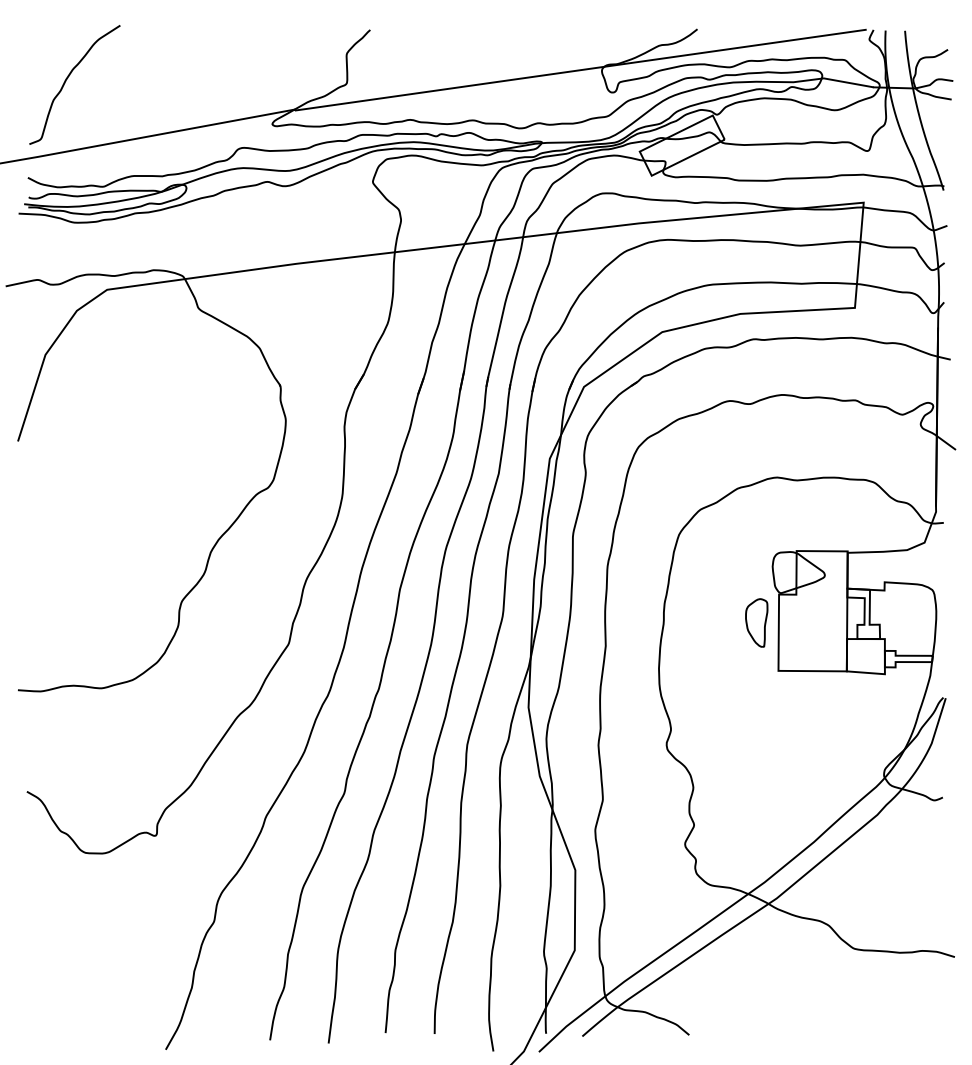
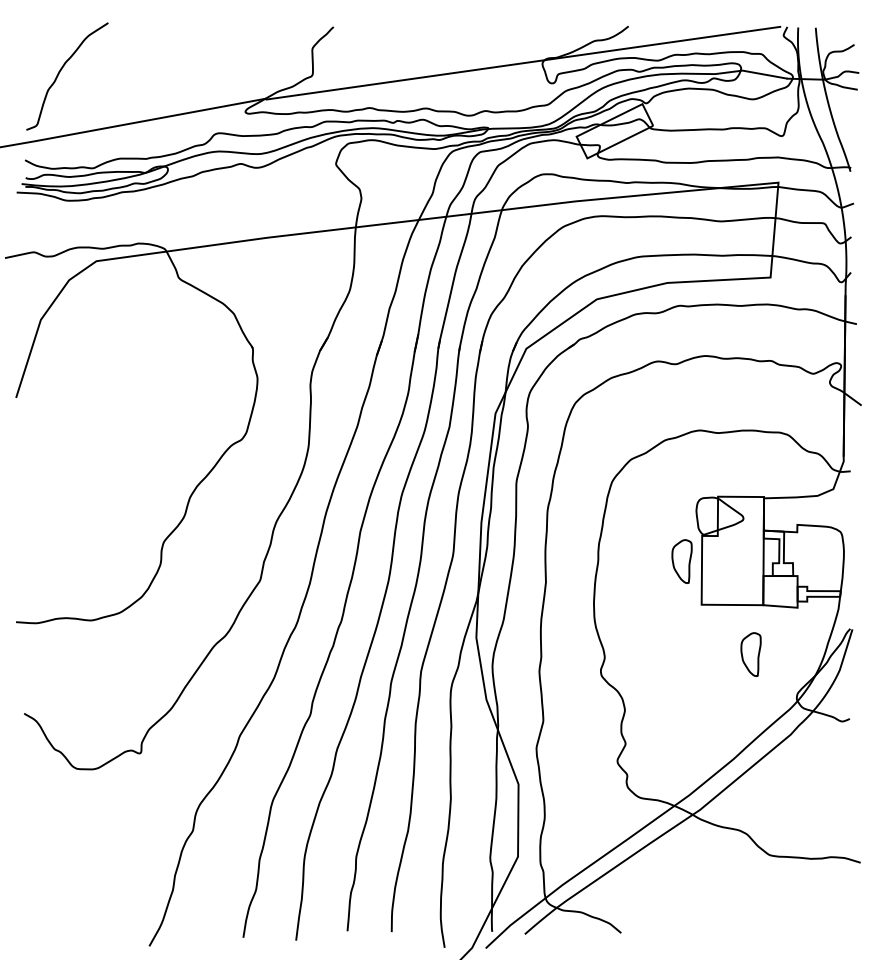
part: (832, 726) -> (750, 654), added

